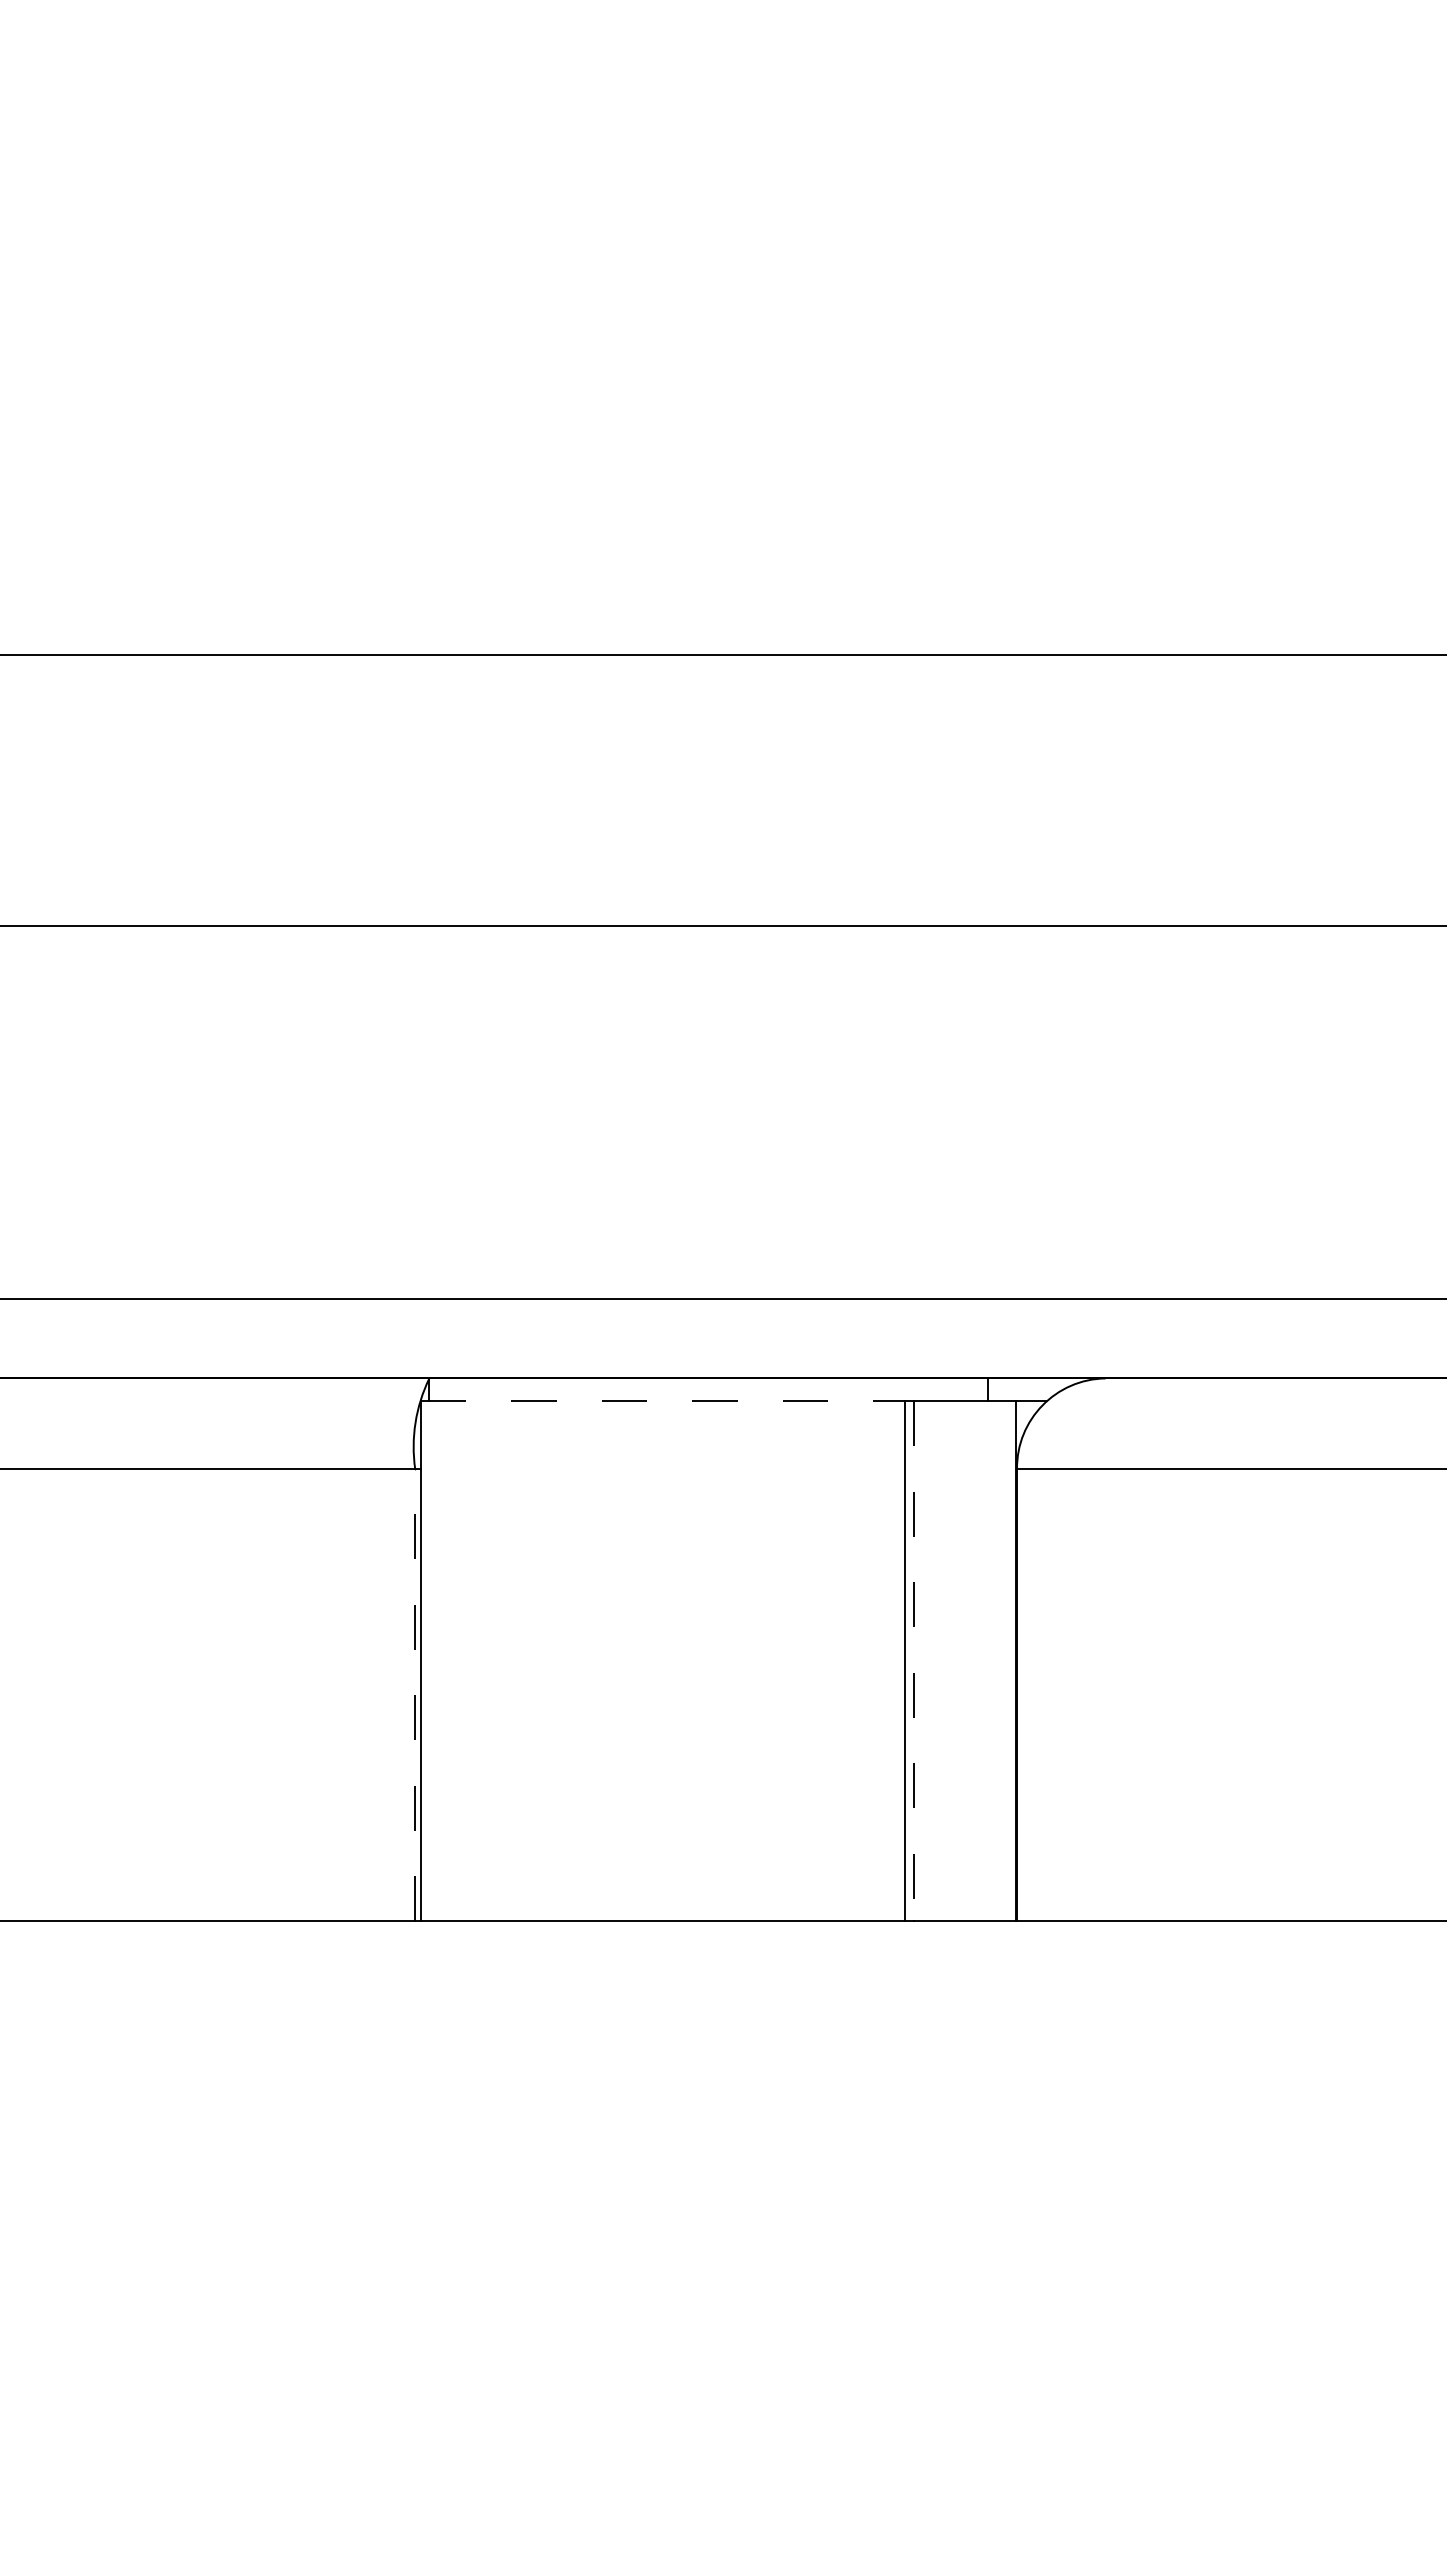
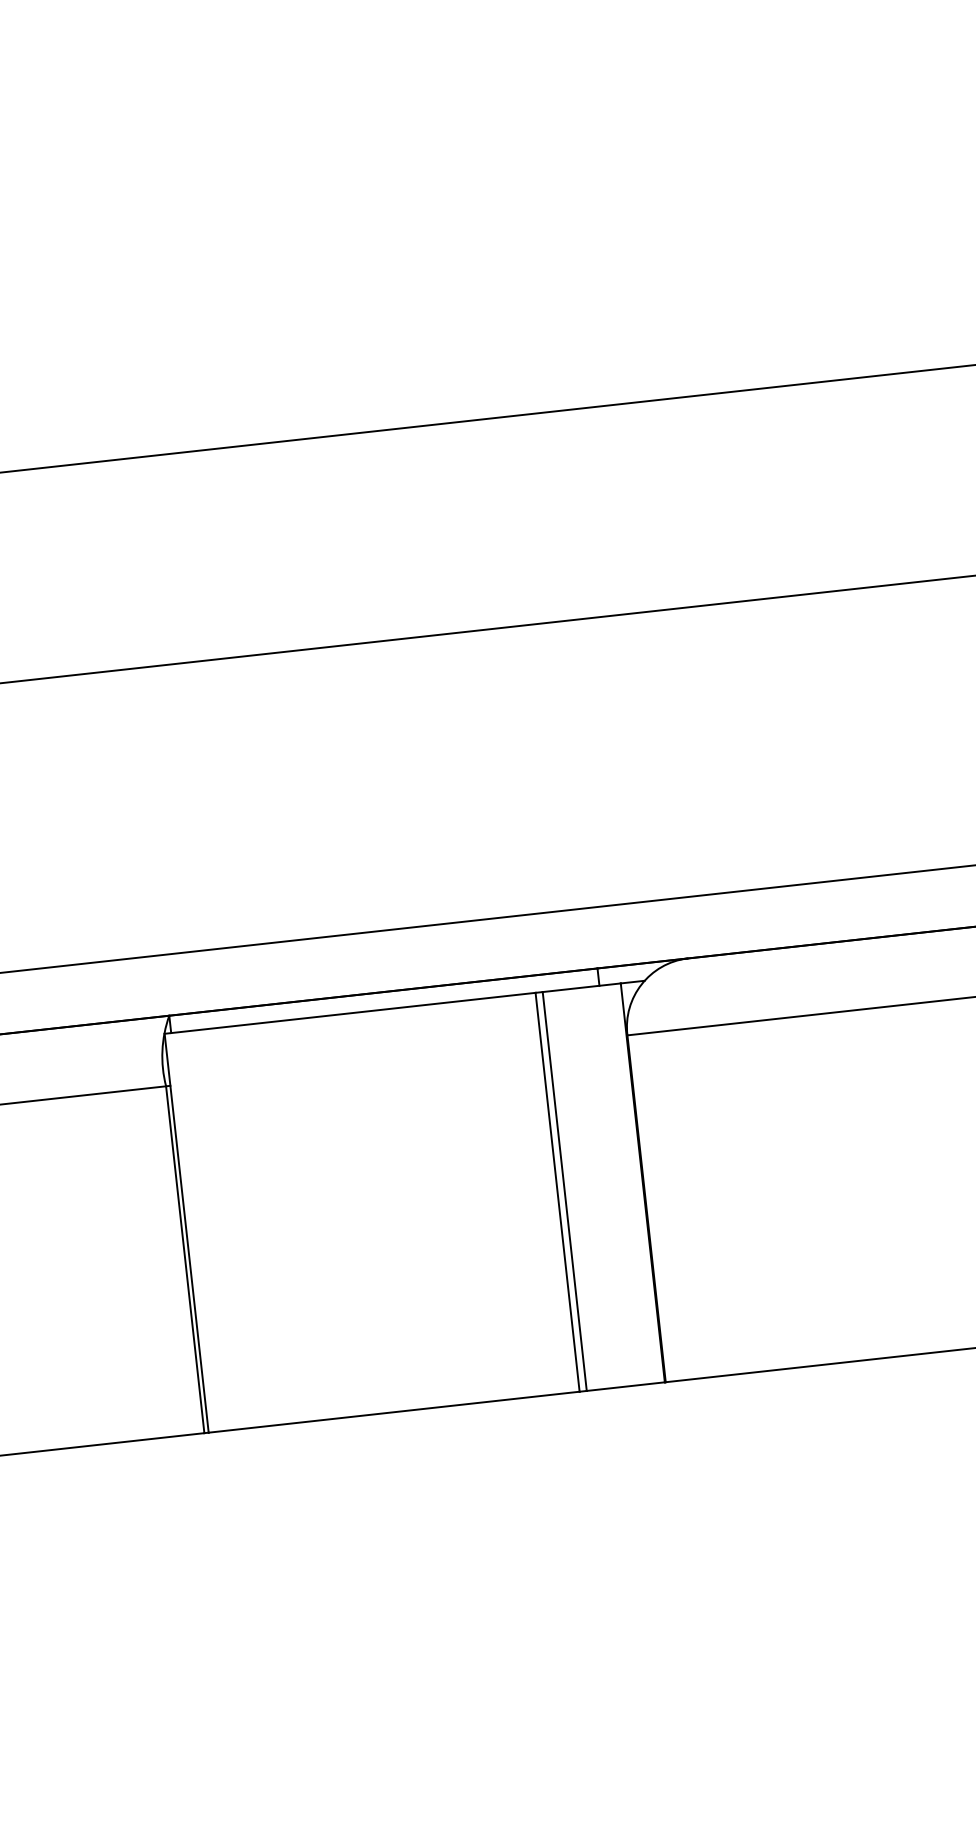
line: (662, 1401) -> (349, 1013), dashed -> solid
line: (914, 1661) -> (565, 1191), dashed -> solid
line: (415, 1694) -> (185, 1259), dashed -> solid

